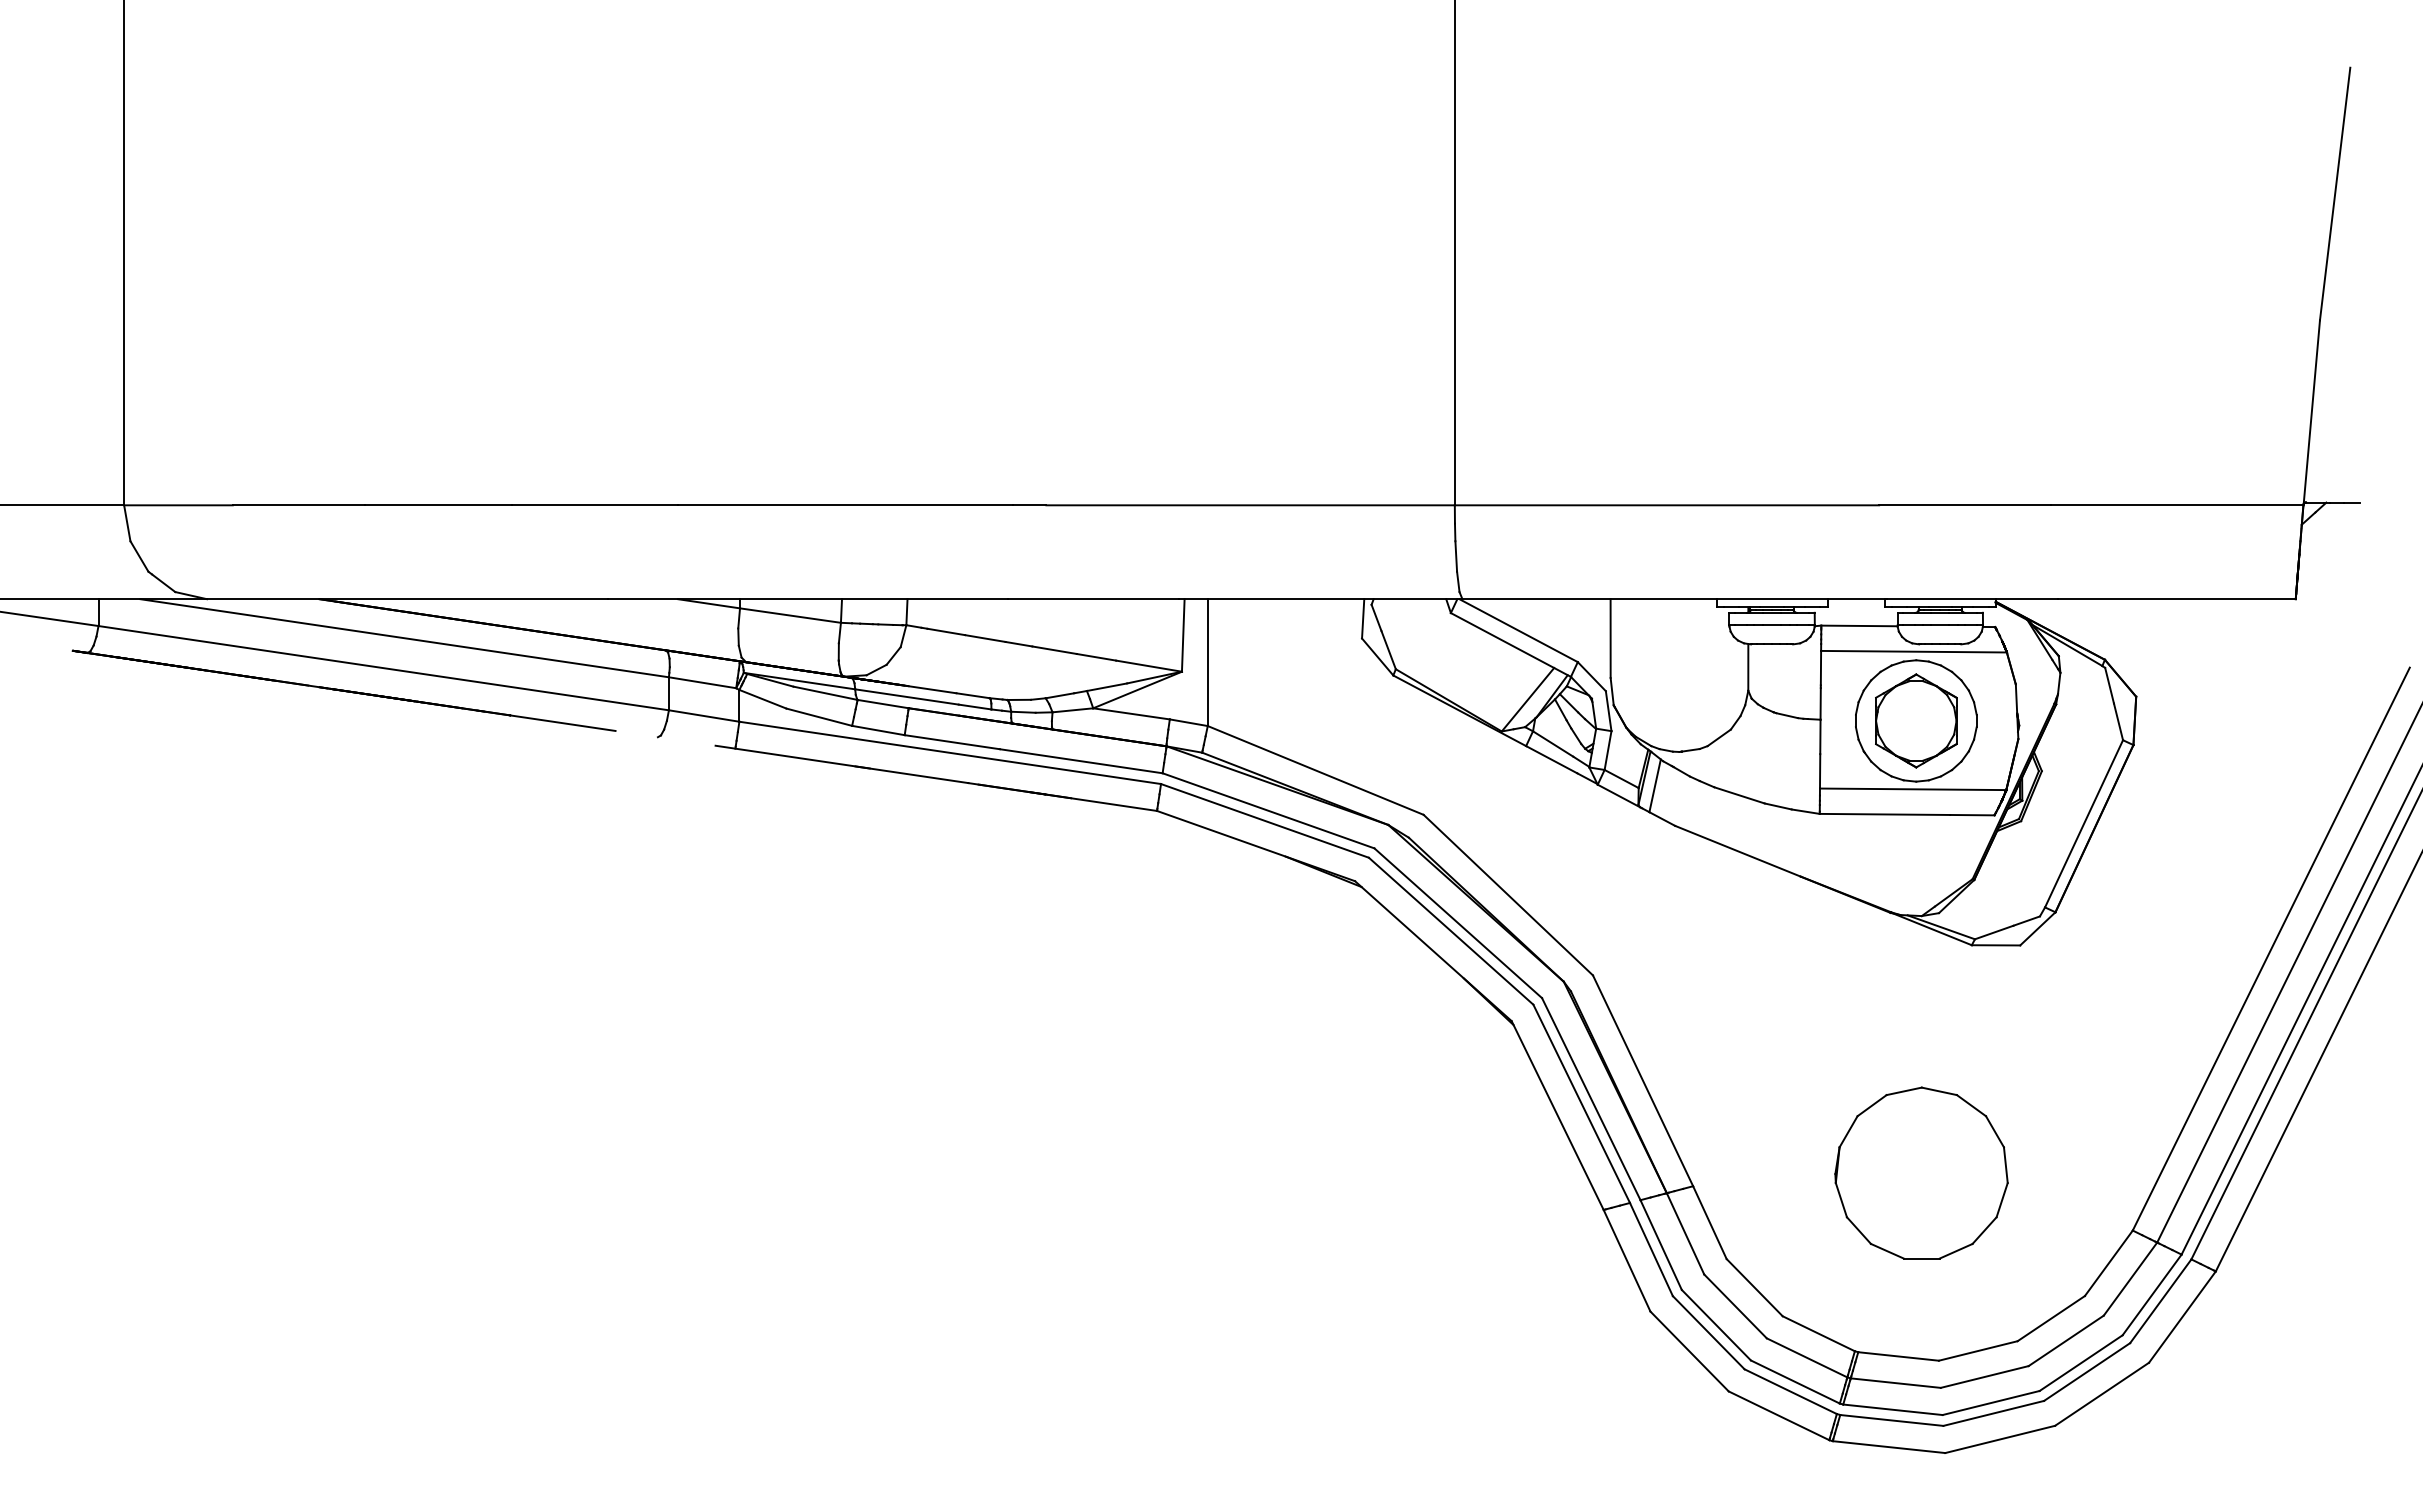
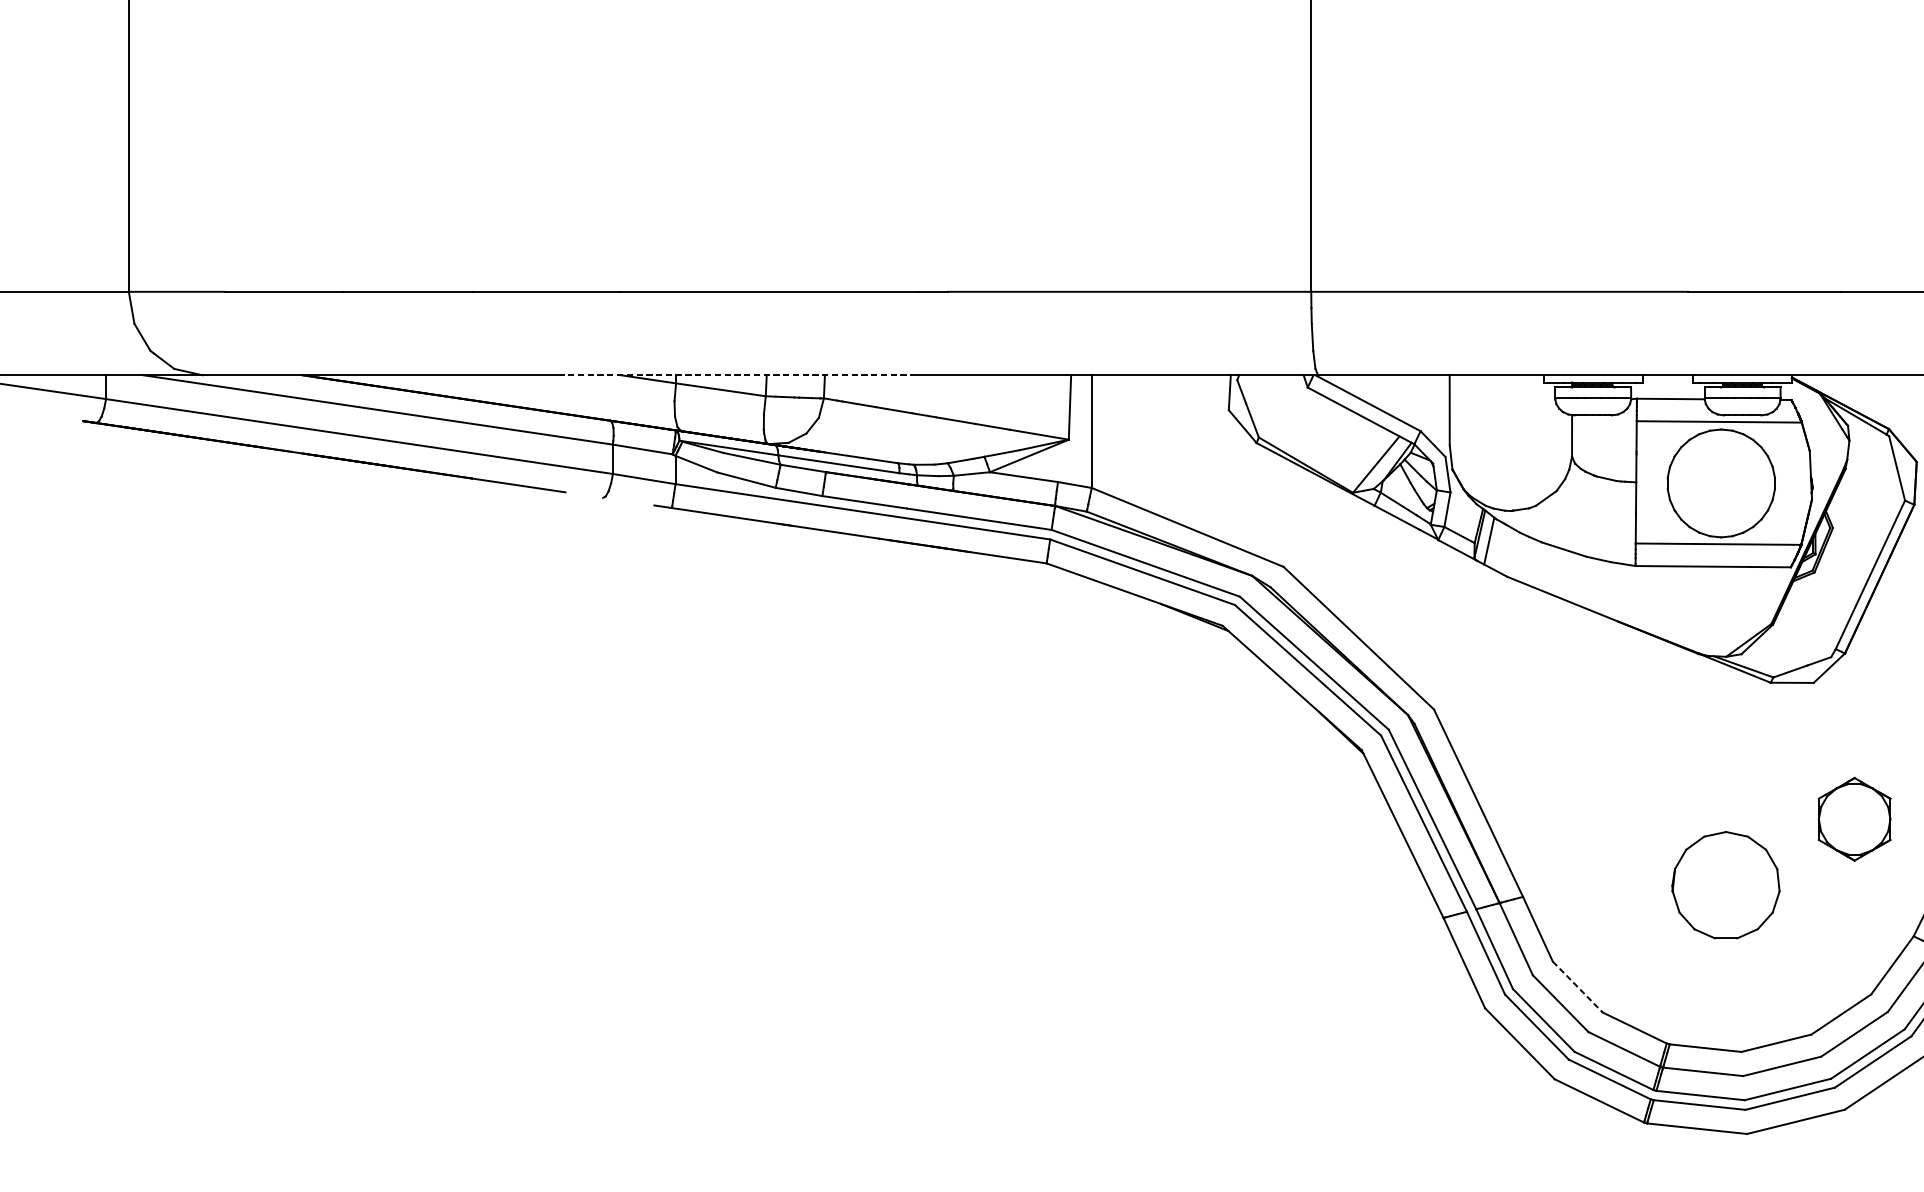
line: (808, 599) -> (736, 375), solid -> dashed
part: (1916, 720) -> (1854, 818), moved
part: (1921, 1172) -> (1725, 884), size x0.7
line: (1755, 1288) -> (1578, 987), solid -> dashed

